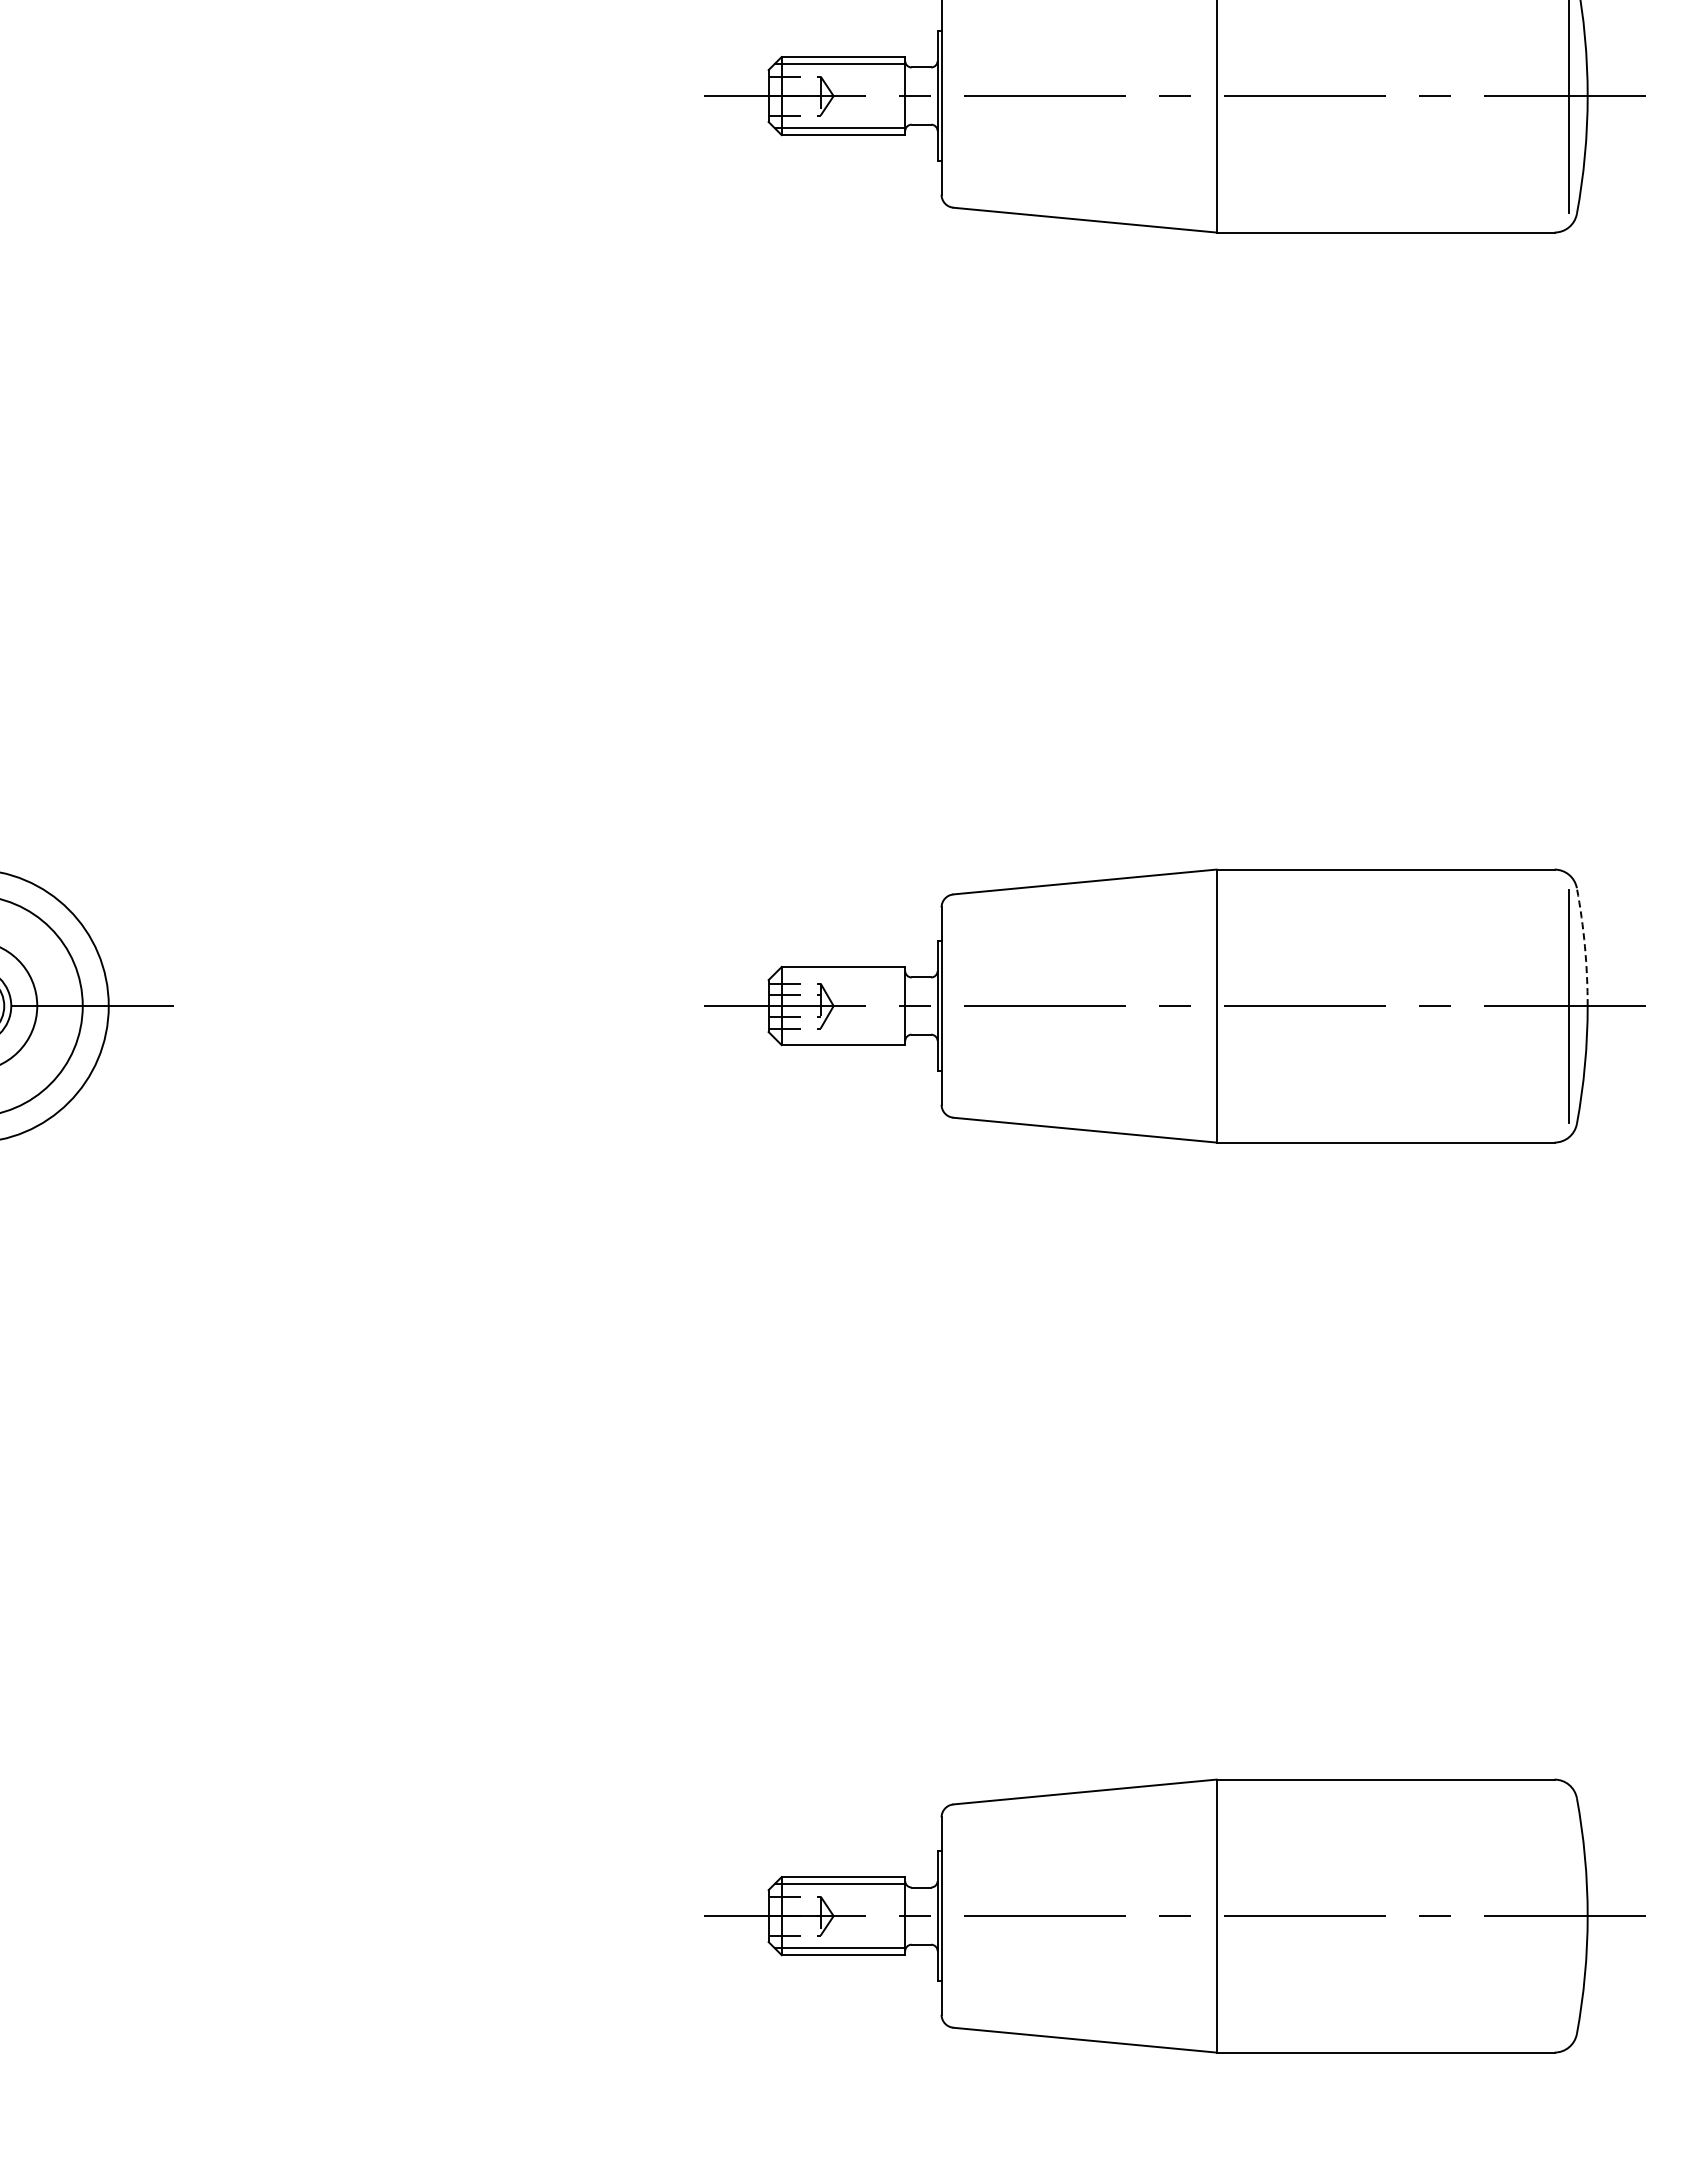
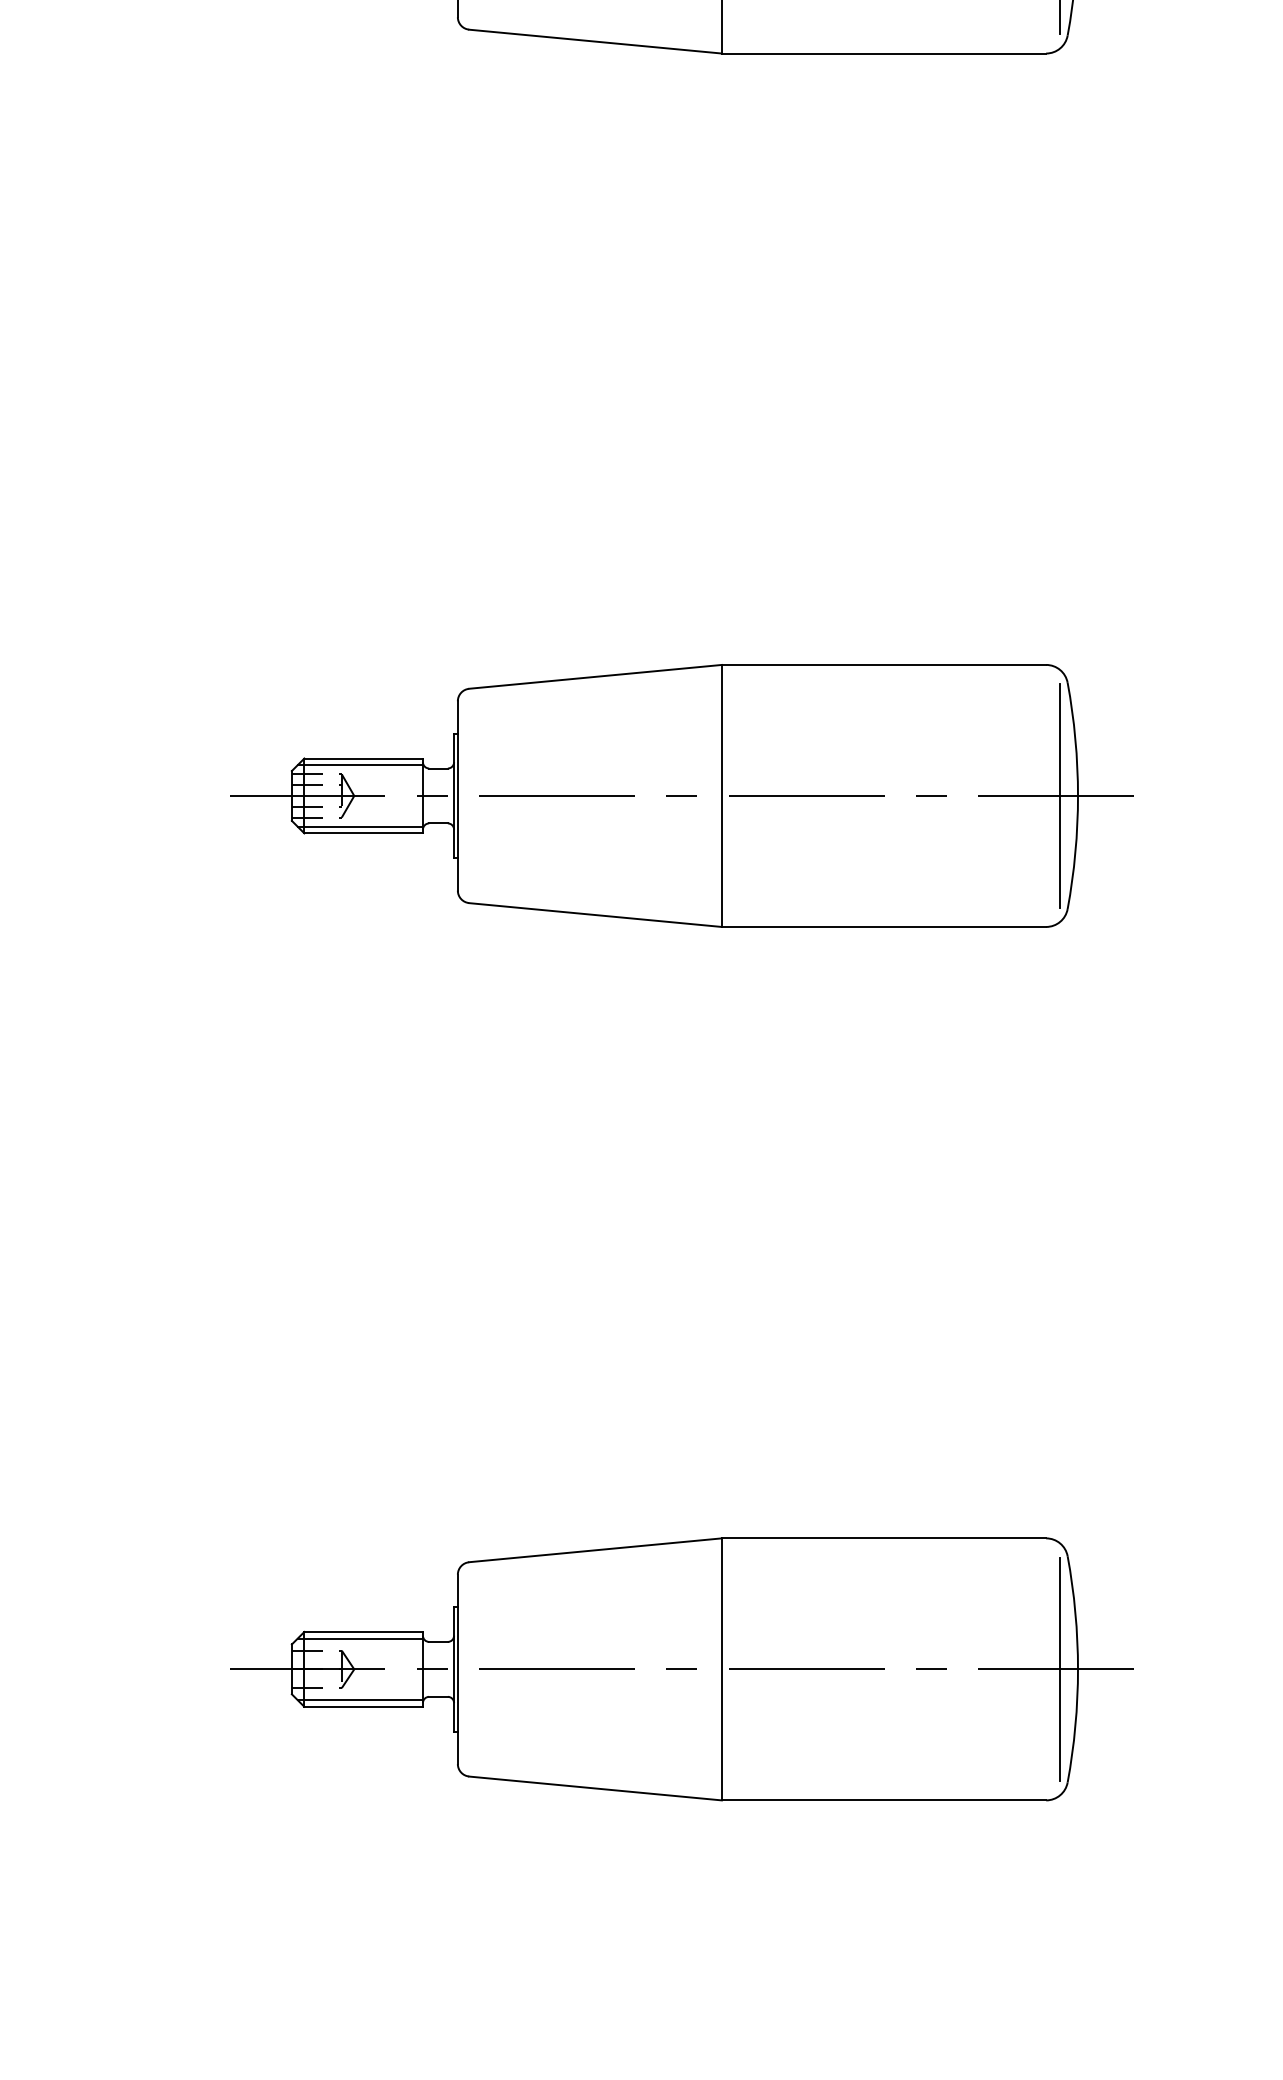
arc: (1584, 946) -> (1074, 738), dashed -> solid
line: (839, 974) -> (359, 765), added
line: (839, 1038) -> (359, 827), added
line: (1569, 1915) -> (1060, 1668), added

